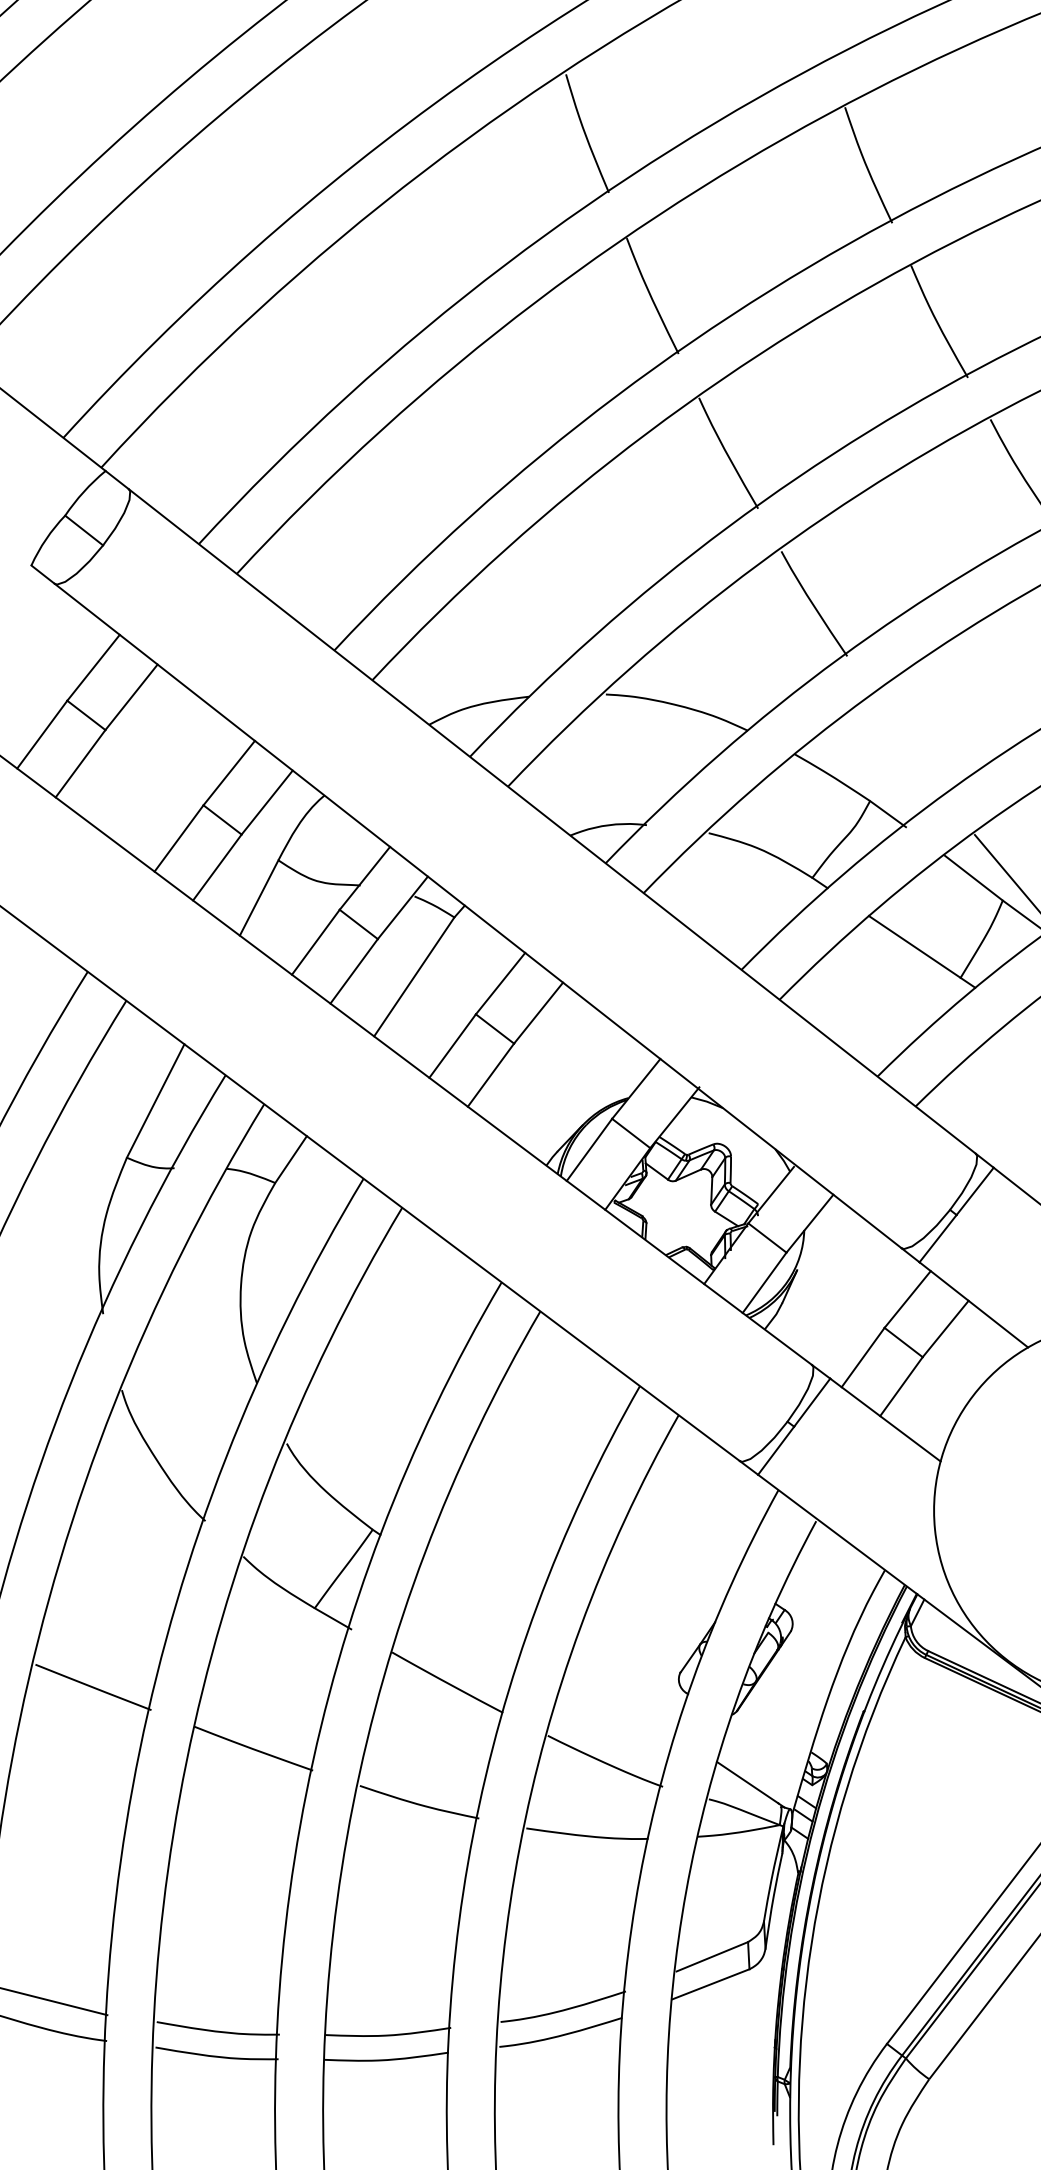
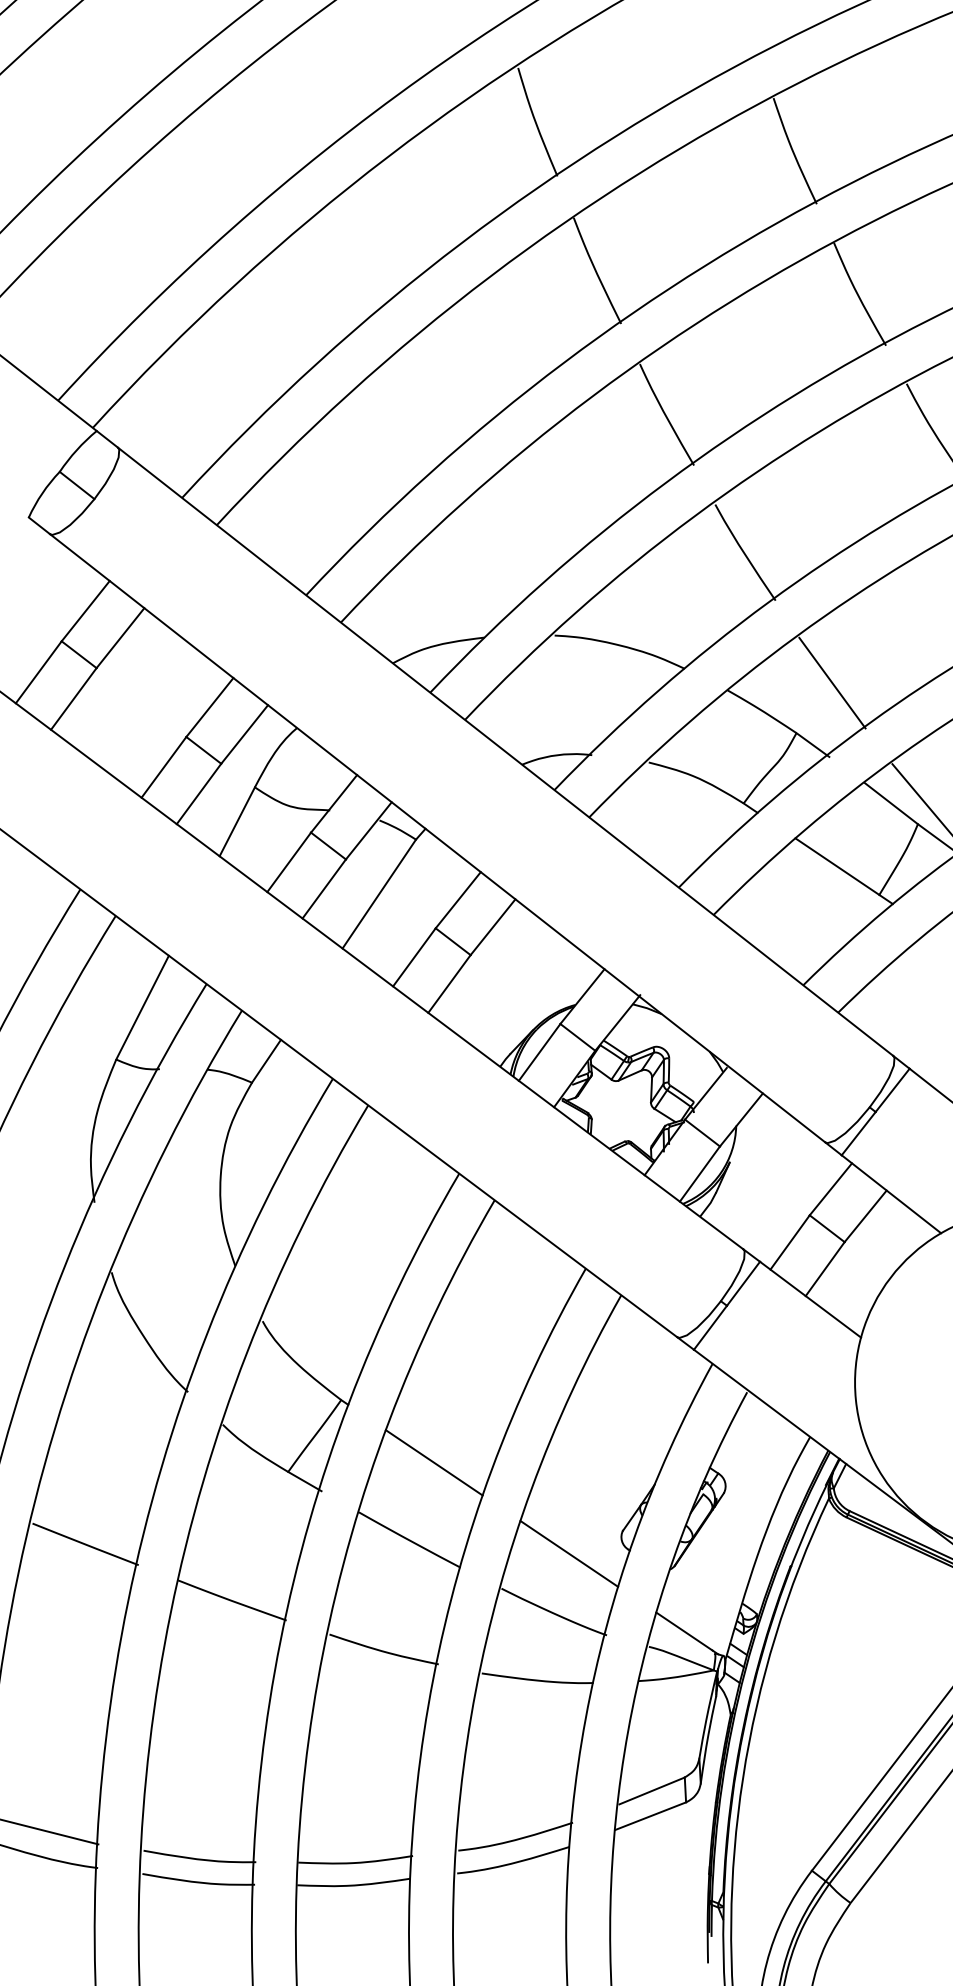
line: (909, 746) -> (832, 683), added
line: (474, 1597) -> (434, 1462), added
line: (621, 1697) -> (568, 1553), added

